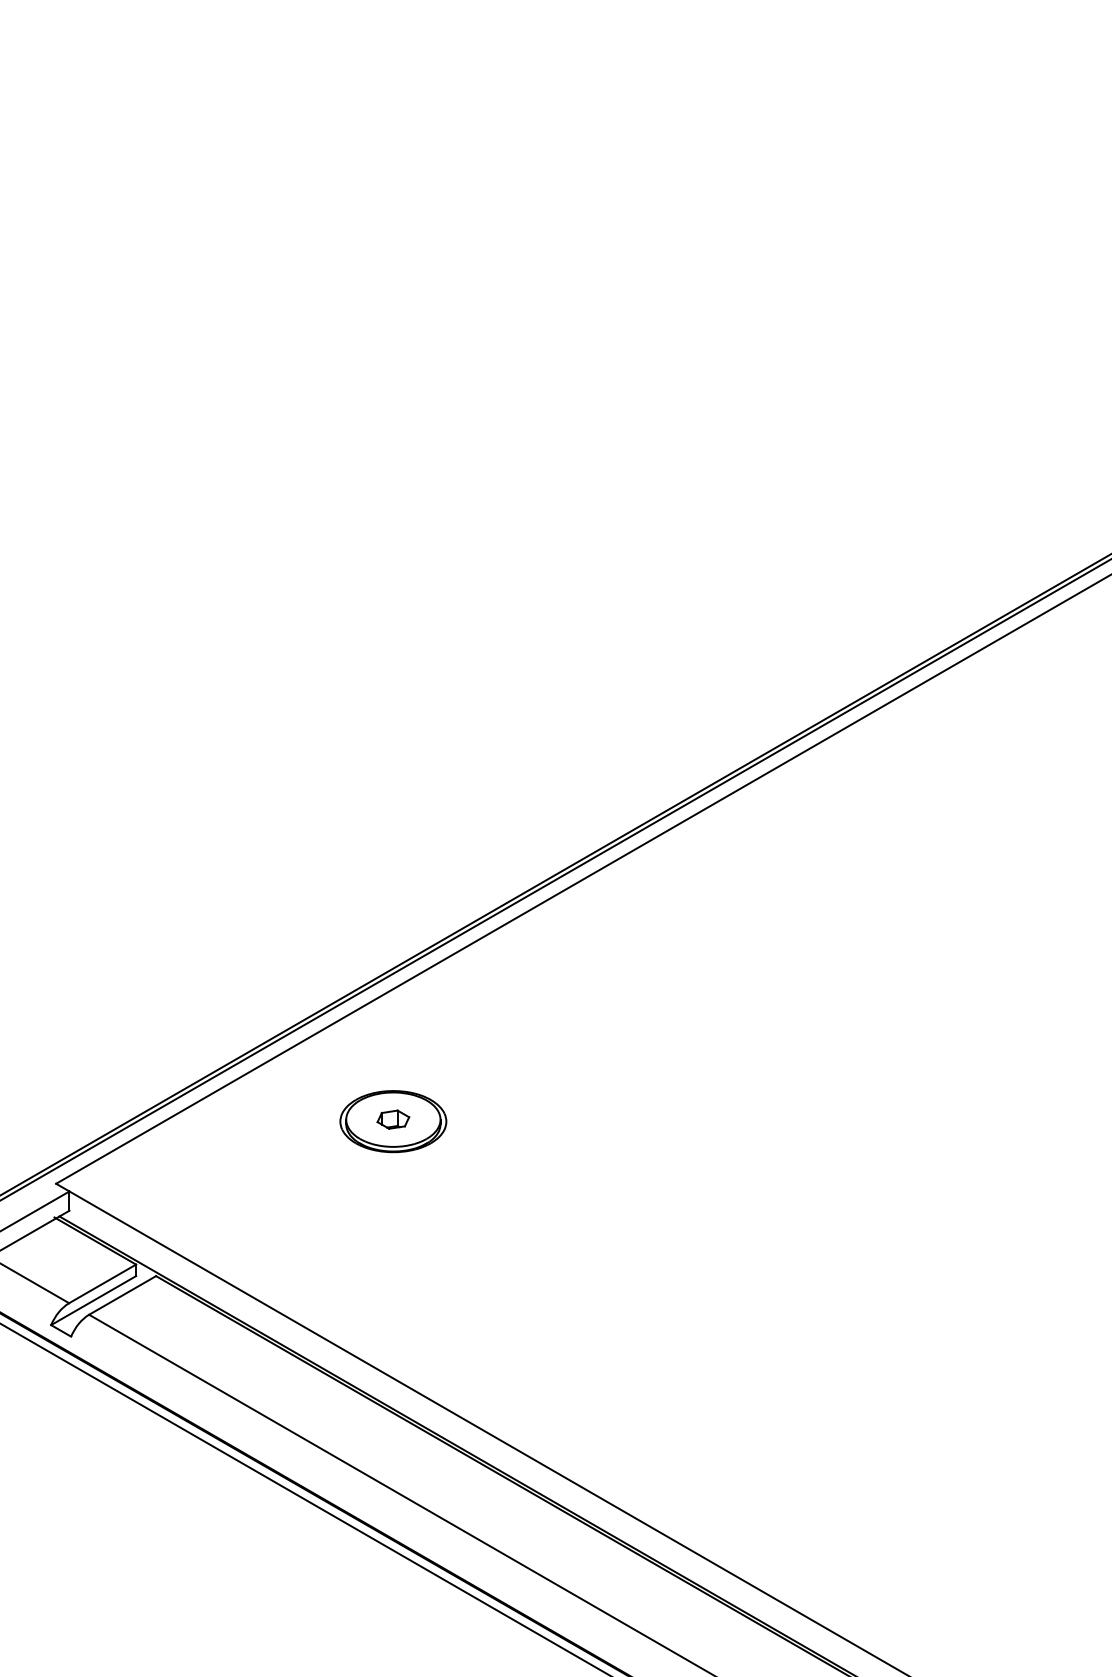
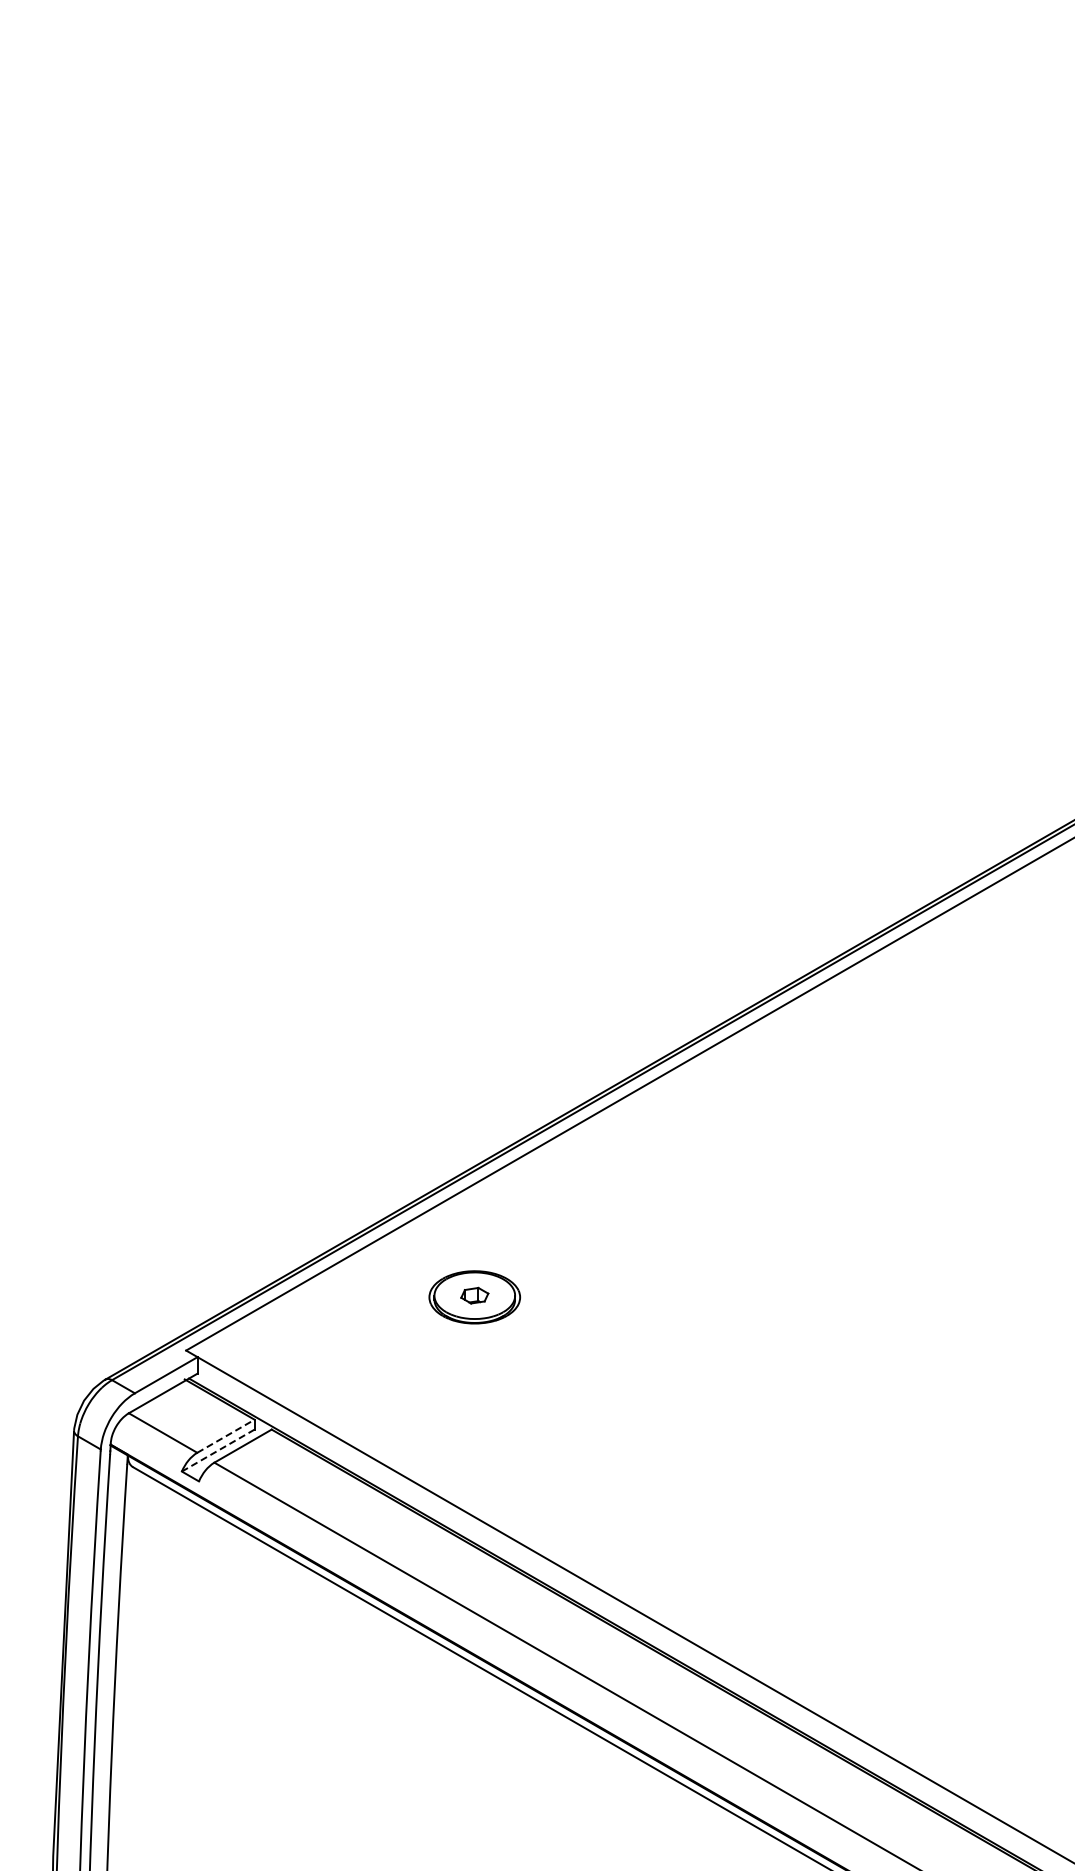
line: (103, 1284) -> (226, 1436), solid -> dashed
line: (93, 1300) -> (218, 1450), solid -> dashed

